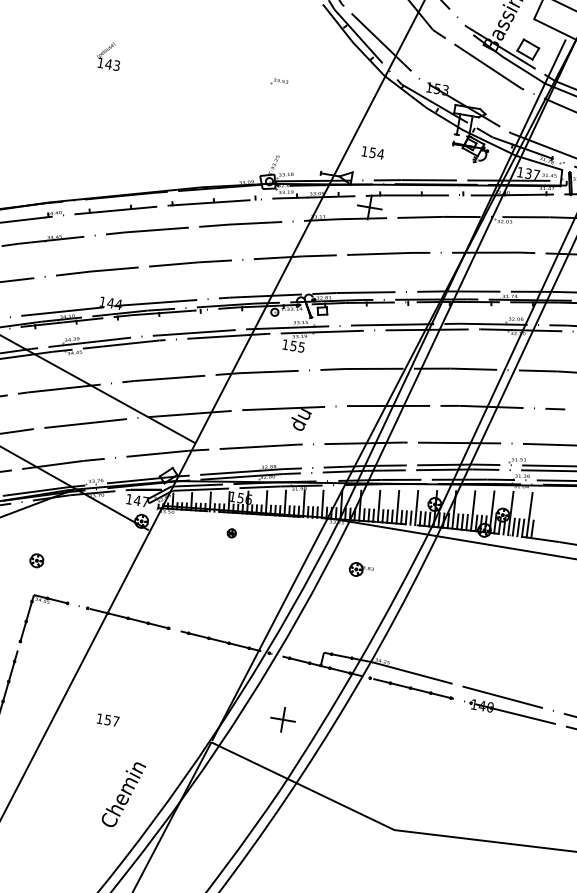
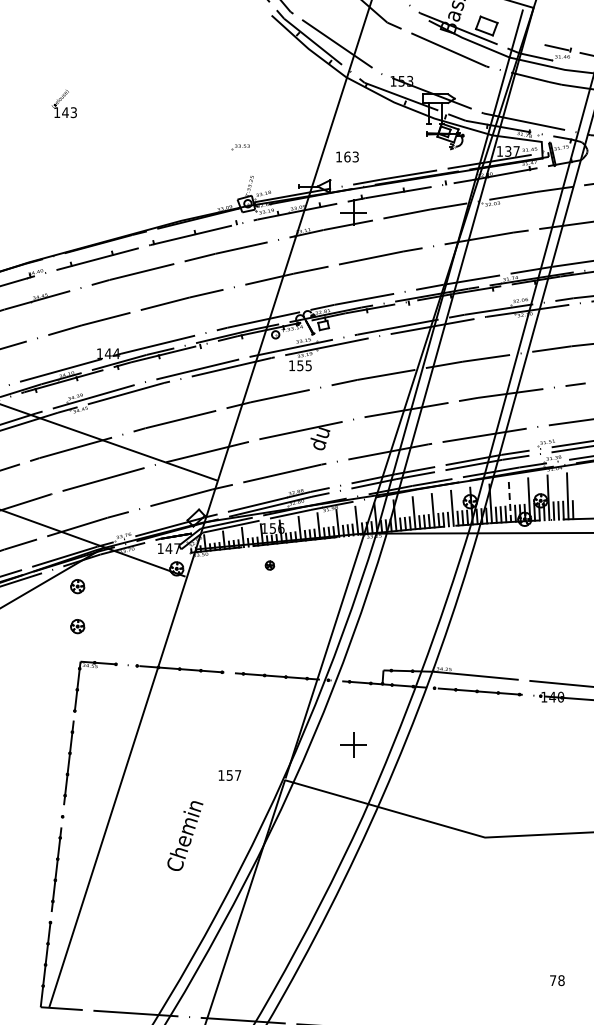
part: (278, 82) -> (240, 147), moved
text: (376, 153) -> (351, 156), 154 -> 163
line: (472, 510) -> (509, 501), solid -> dashed
part: (43, 522) -> (77, 586), added
part: (360, 569) -> (406, 580), removed
text: (107, 720) -> (229, 775), moved
text: (123, 794) -> (185, 835), moved

